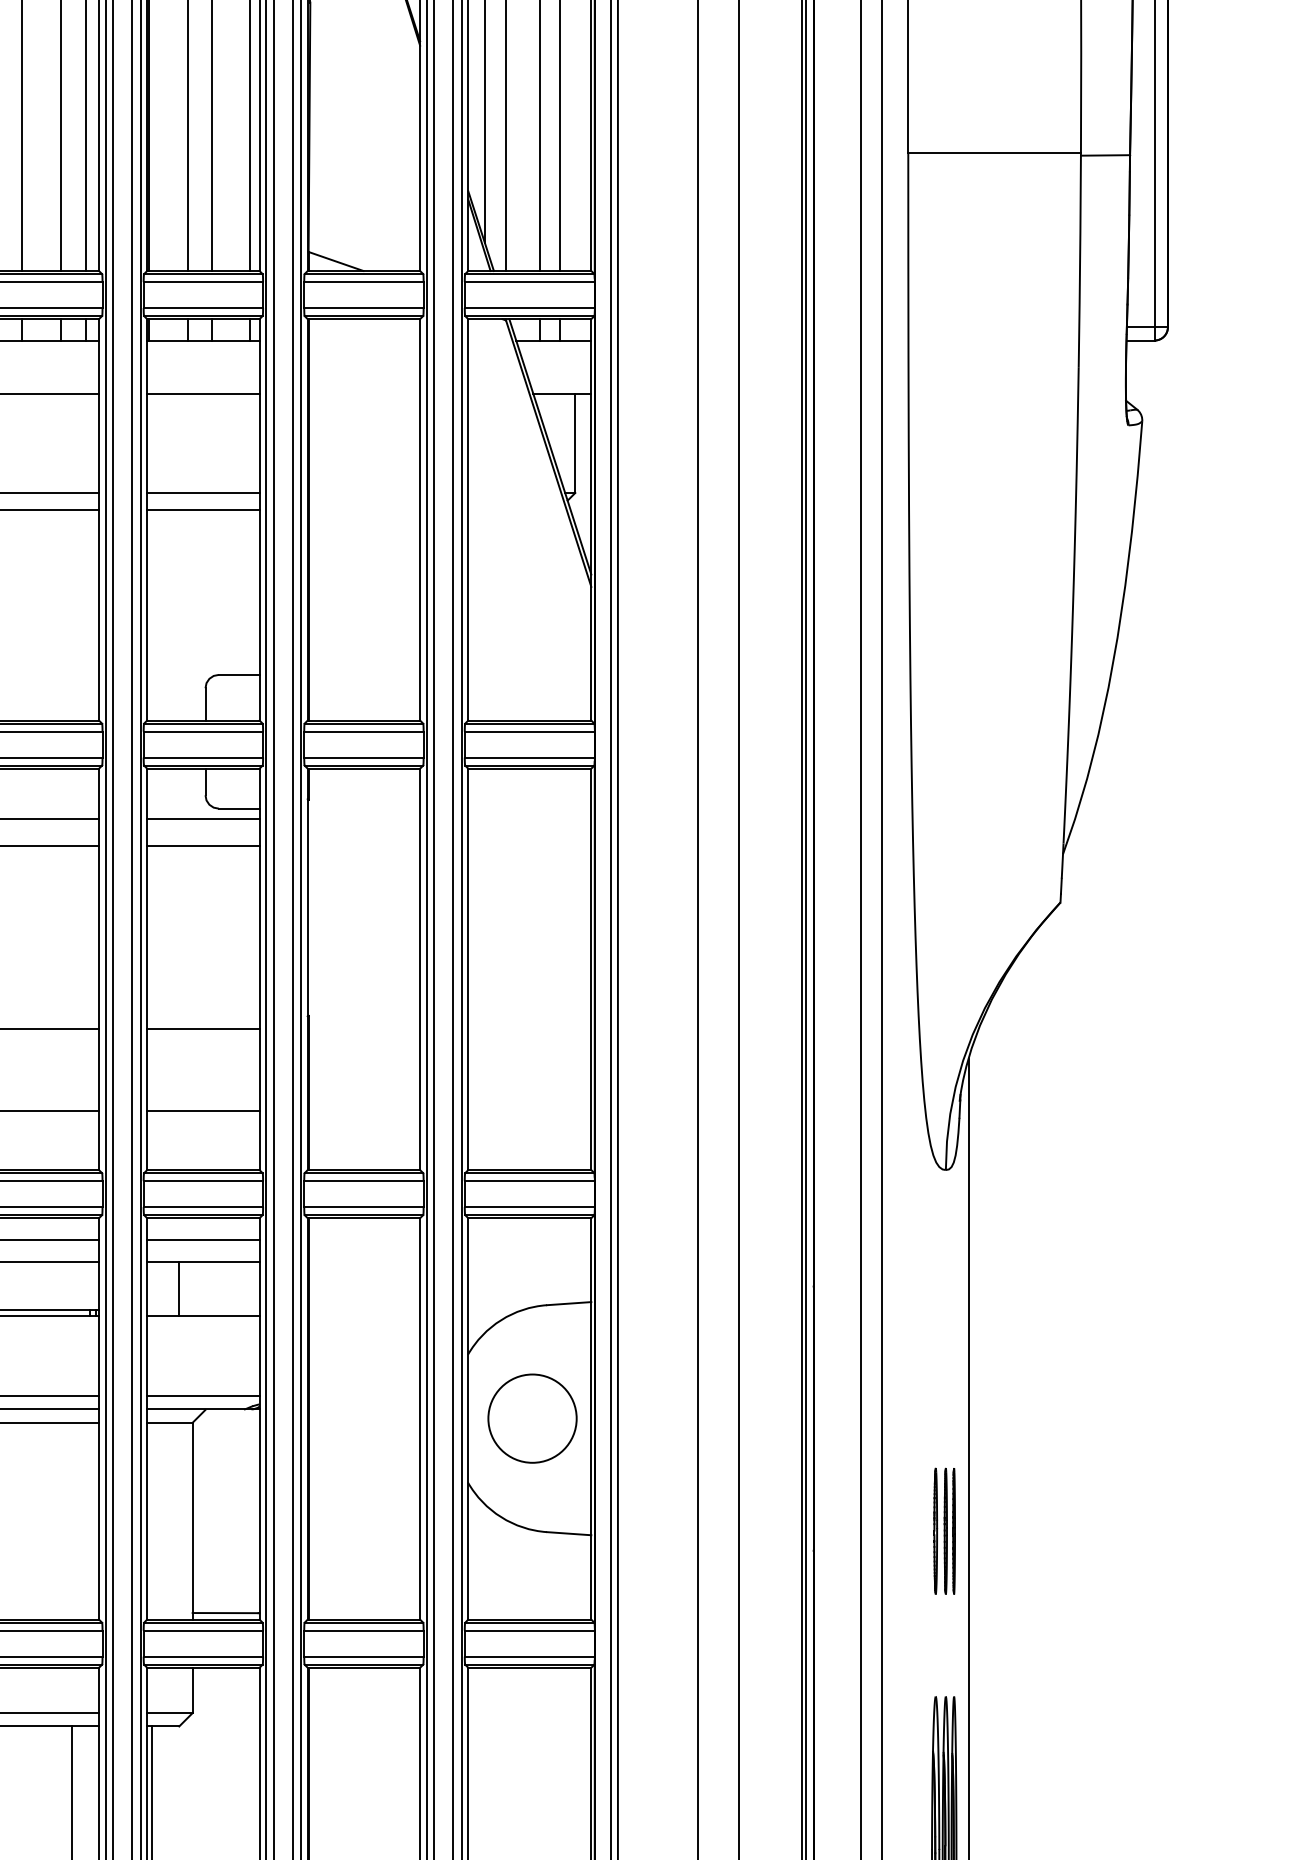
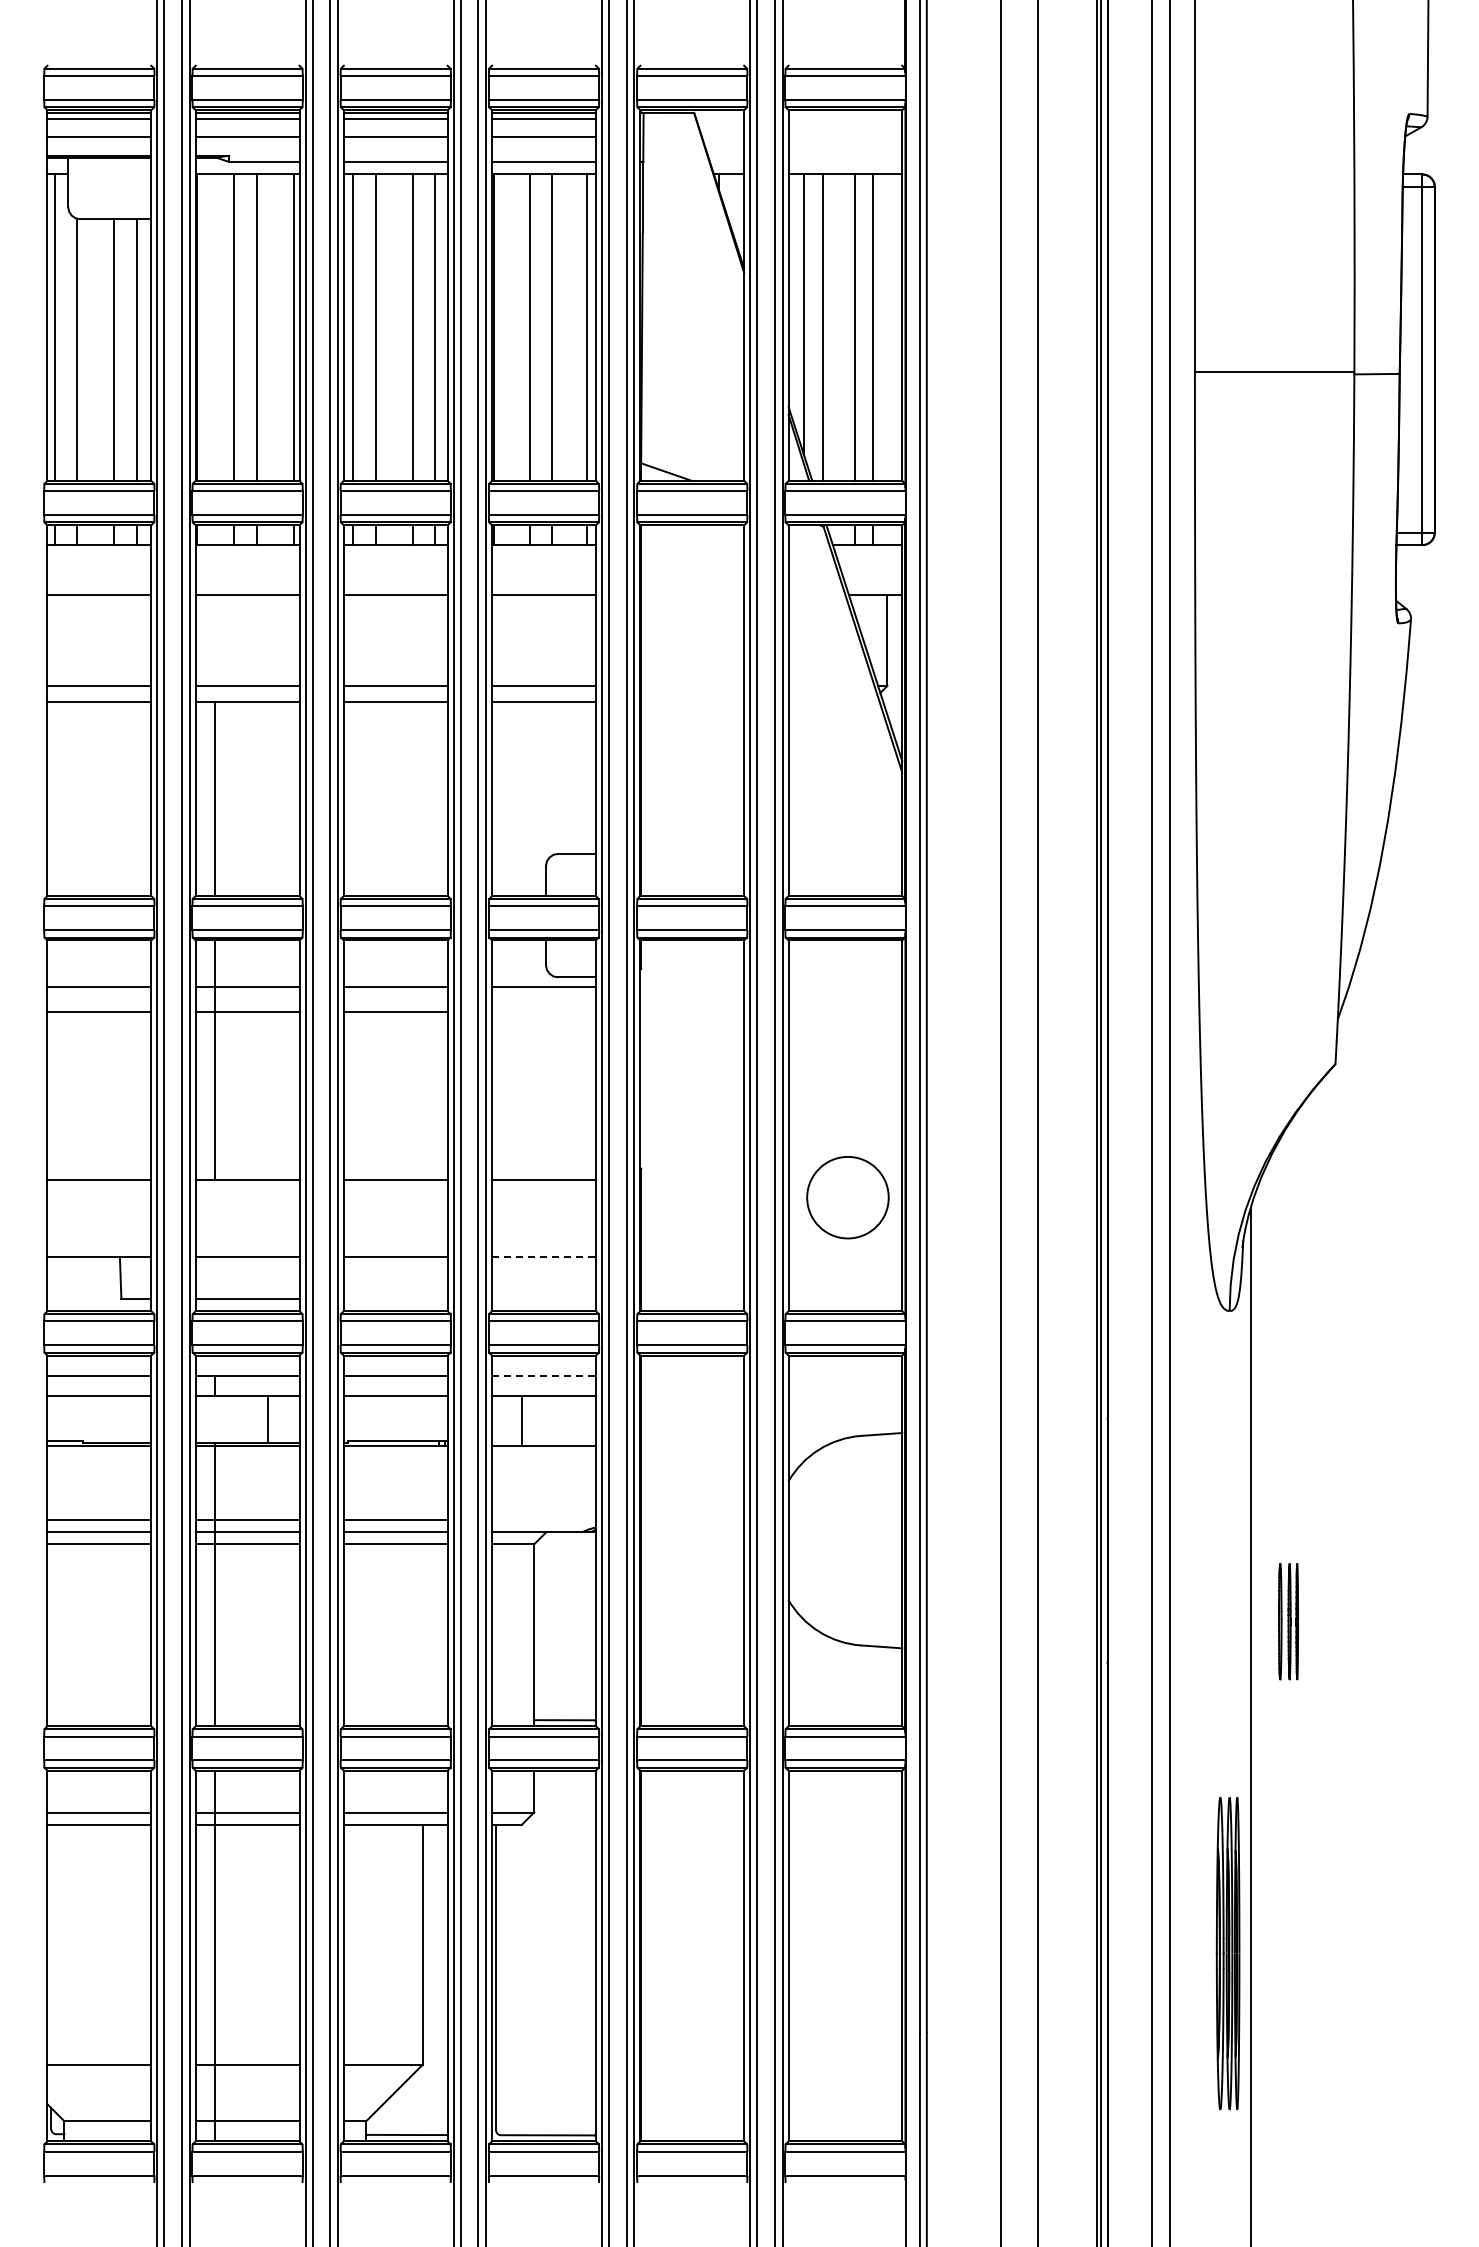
line: (202, 846) -> (543, 1012), removed
line: (203, 1112) -> (544, 1257), solid -> dashed
line: (203, 1239) -> (544, 1375), solid -> dashed
line: (202, 1395) -> (543, 1519), removed
circle: (532, 1418) -> (847, 1197), moved
part: (944, 1531) -> (1288, 1621), moved

